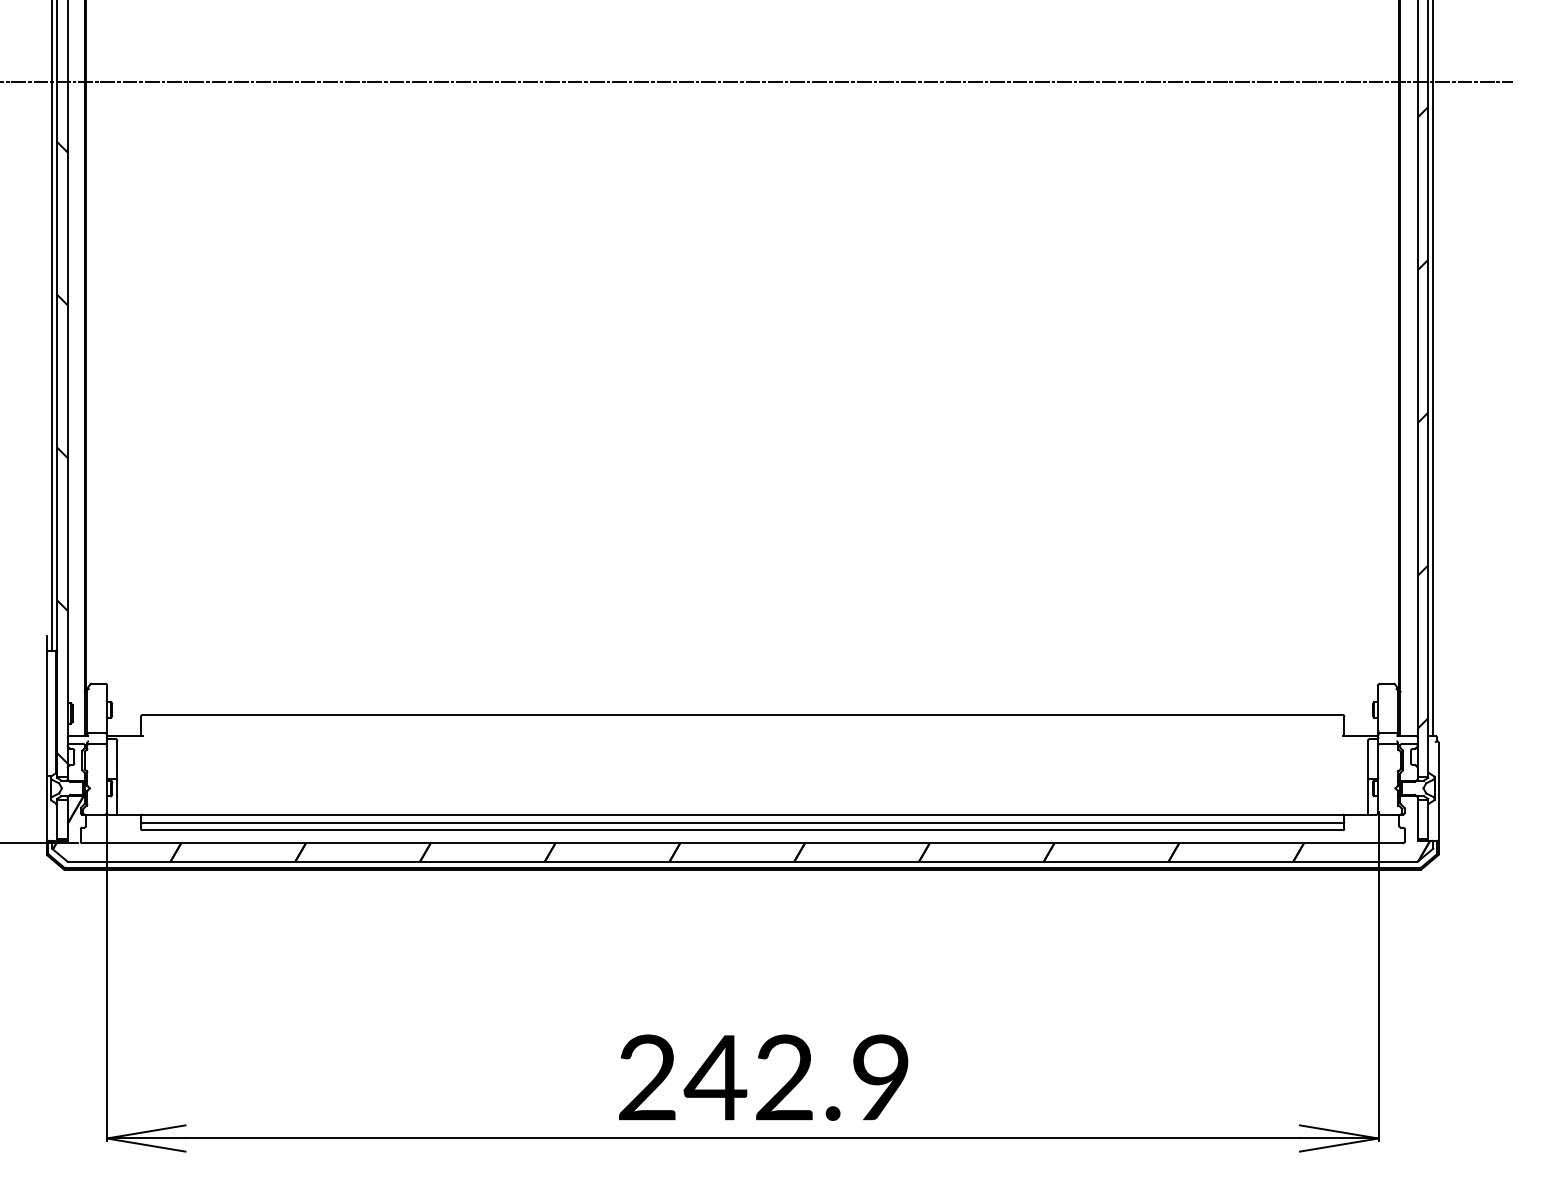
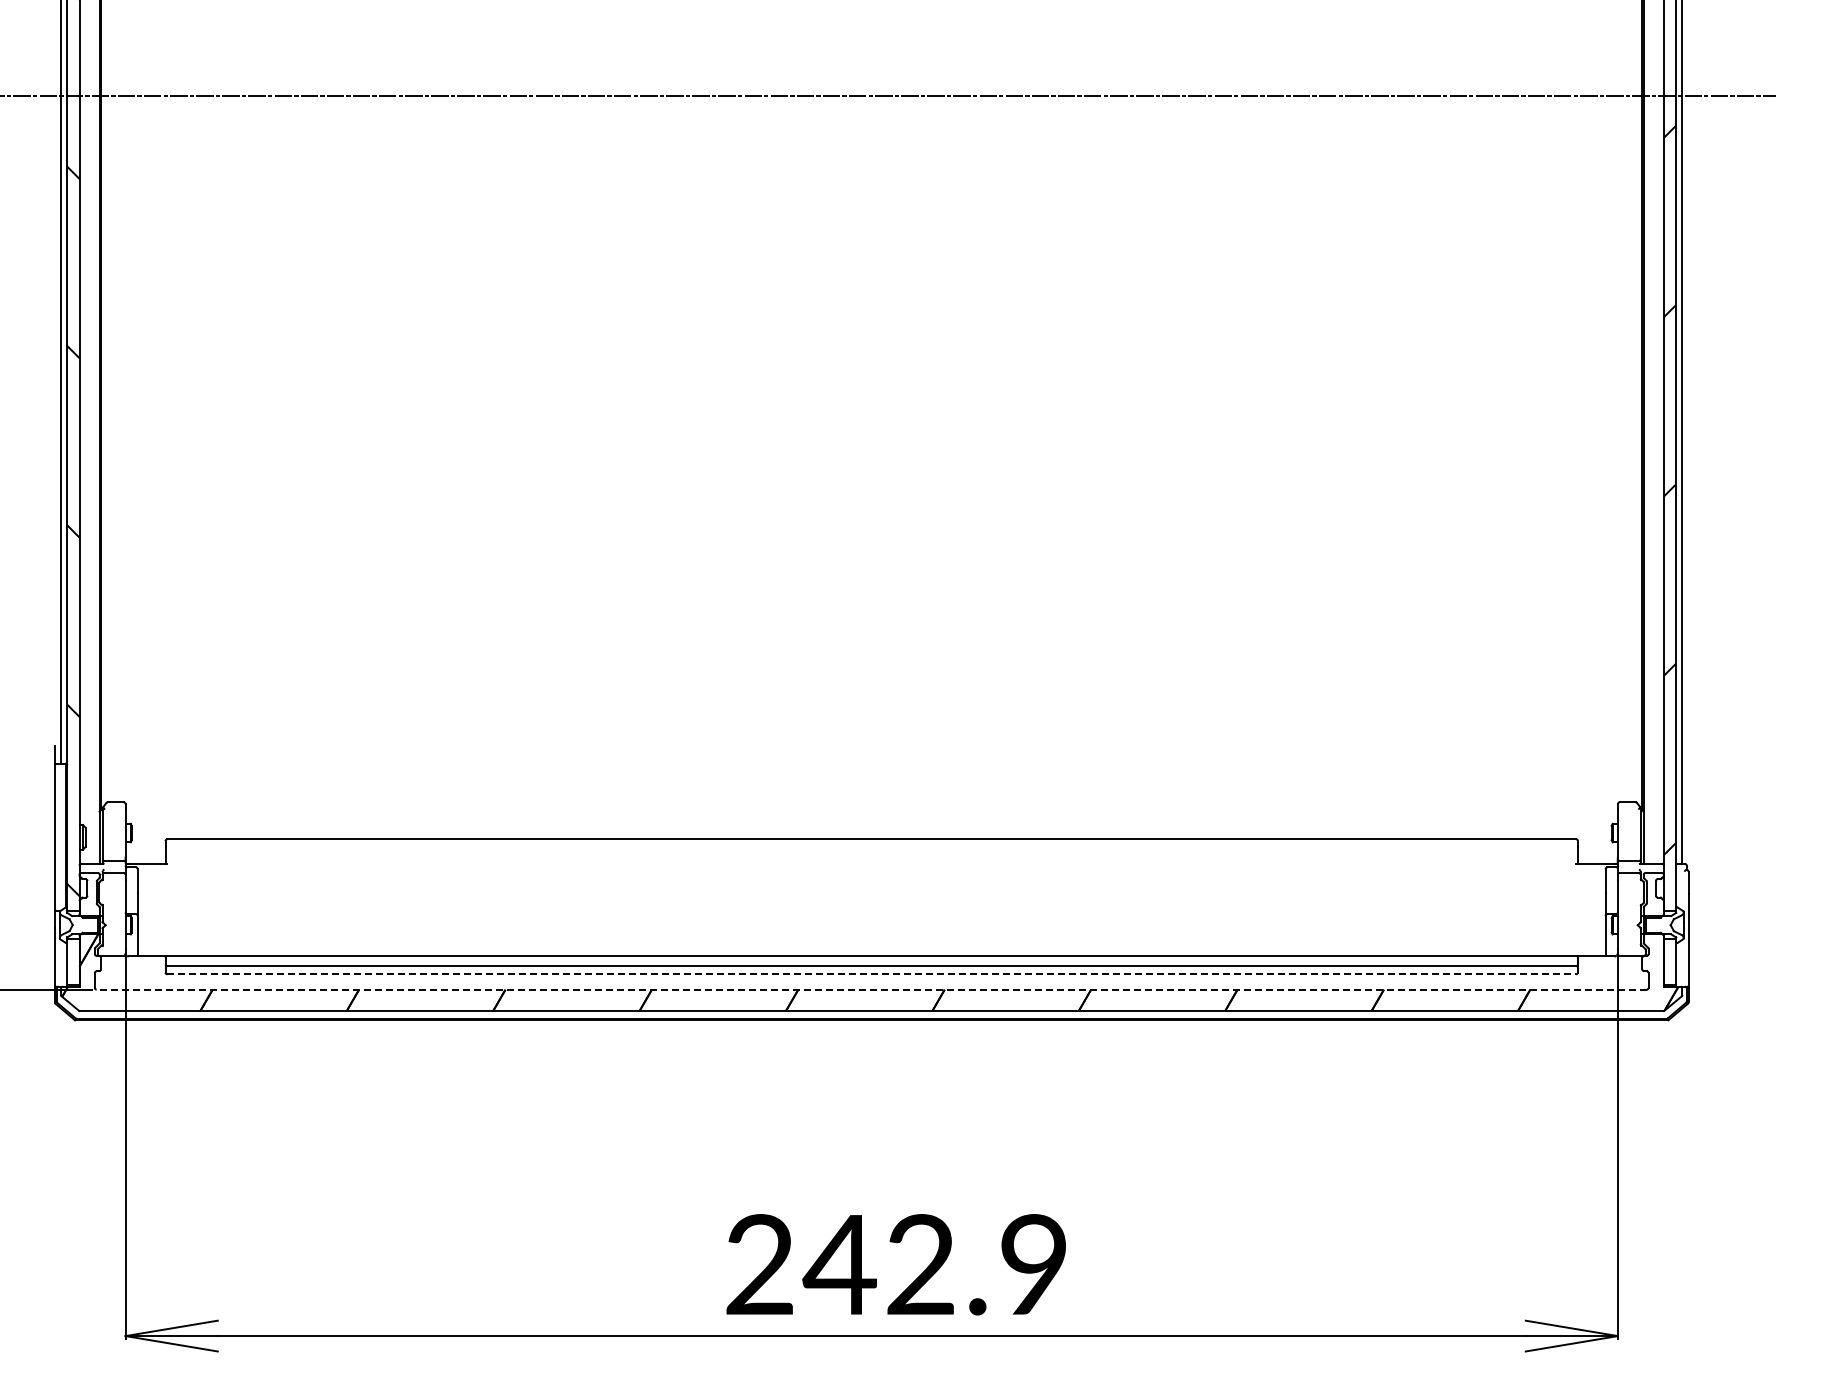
line: (743, 830) -> (872, 974), solid -> dashed
line: (742, 843) -> (871, 989), solid -> dashed

